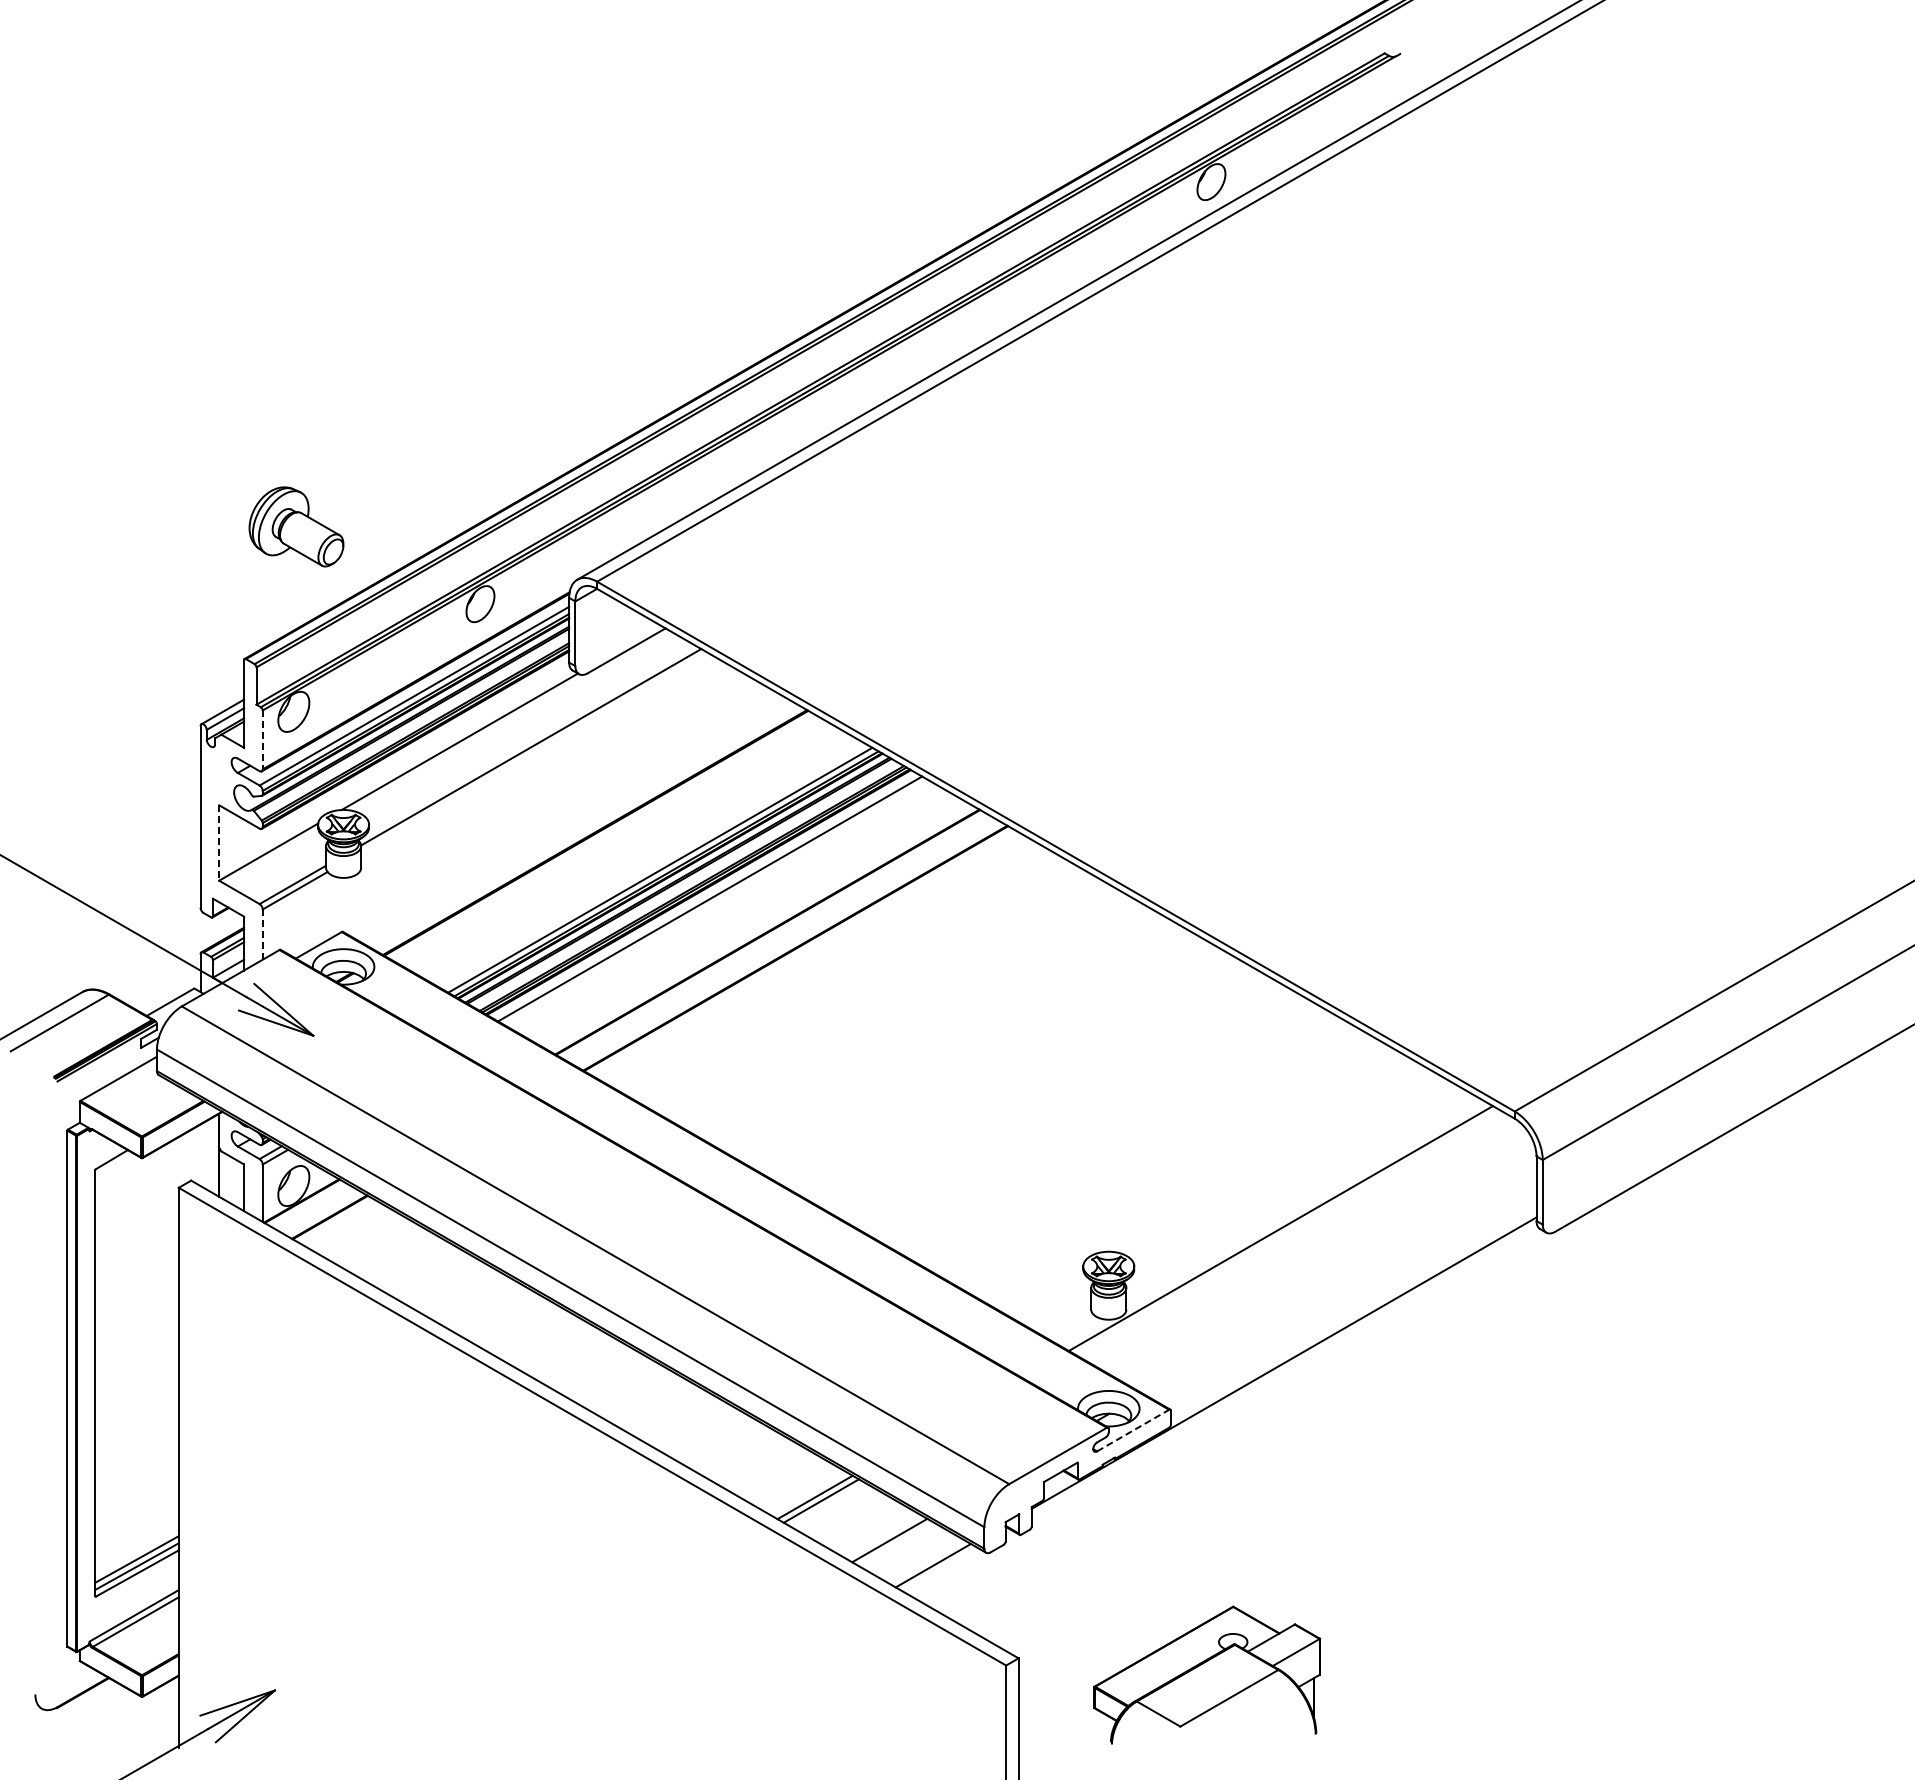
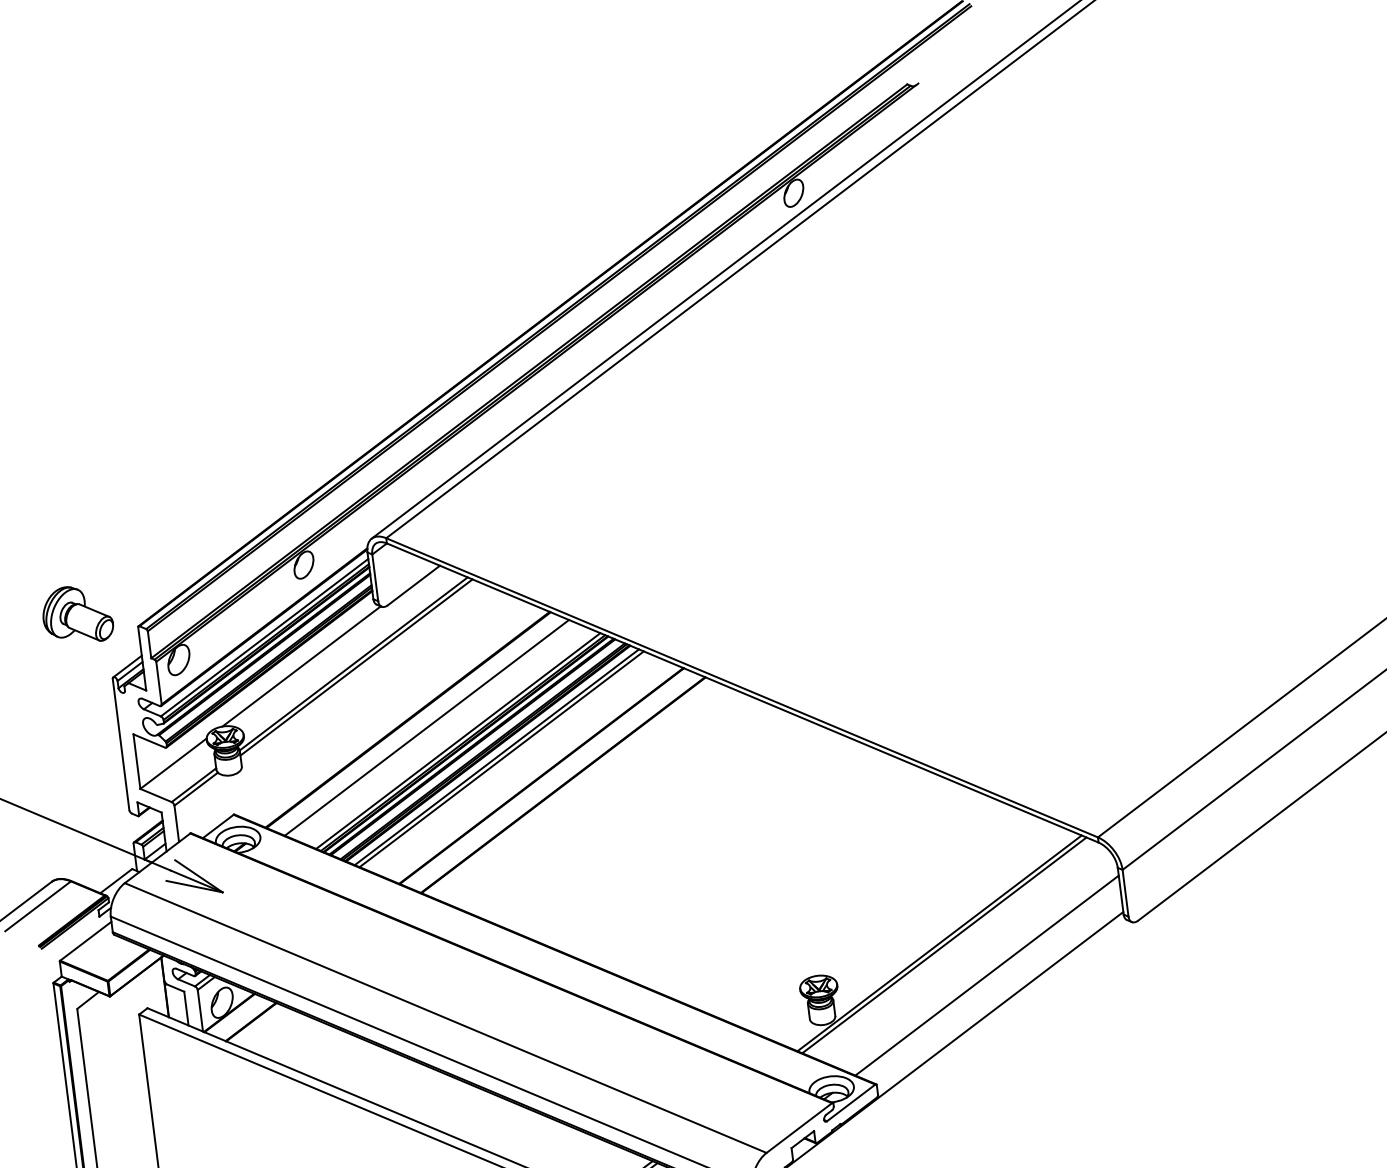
part: (296, 526) -> (77, 614), moved
line: (262, 740) -> (158, 683), dashed -> solid
line: (534, 752) -> (356, 667), added
line: (219, 843) -> (137, 761), dashed -> solid
line: (619, 846) -> (426, 727), added
line: (716, 902) -> (501, 759), added
line: (262, 935) -> (176, 824), dashed -> solid
line: (1287, 1231) -> (944, 944), added
line: (1339, 1280) -> (986, 975), added
line: (1133, 1430) -> (851, 1102), dashed -> solid

